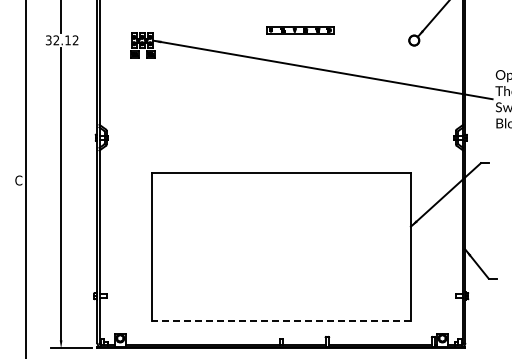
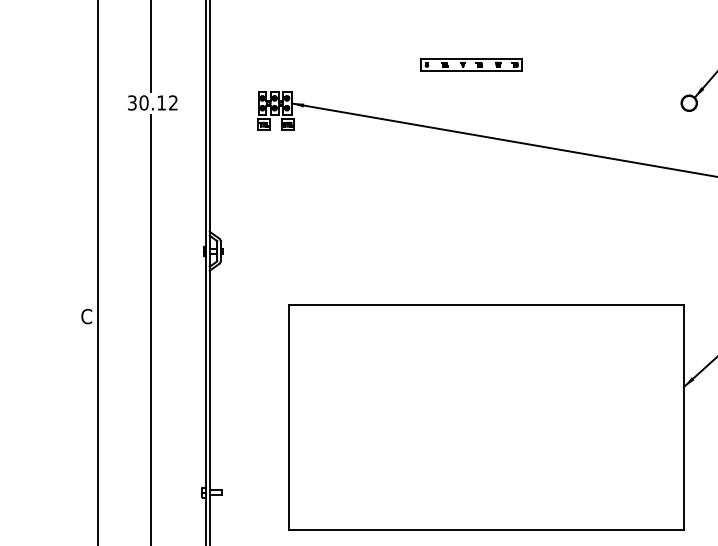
part: (300, 30) -> (471, 65), moved
text: (56, 40) -> (144, 103), 32.12 -> 30.12
line: (281, 320) -> (486, 529), dashed -> solid

